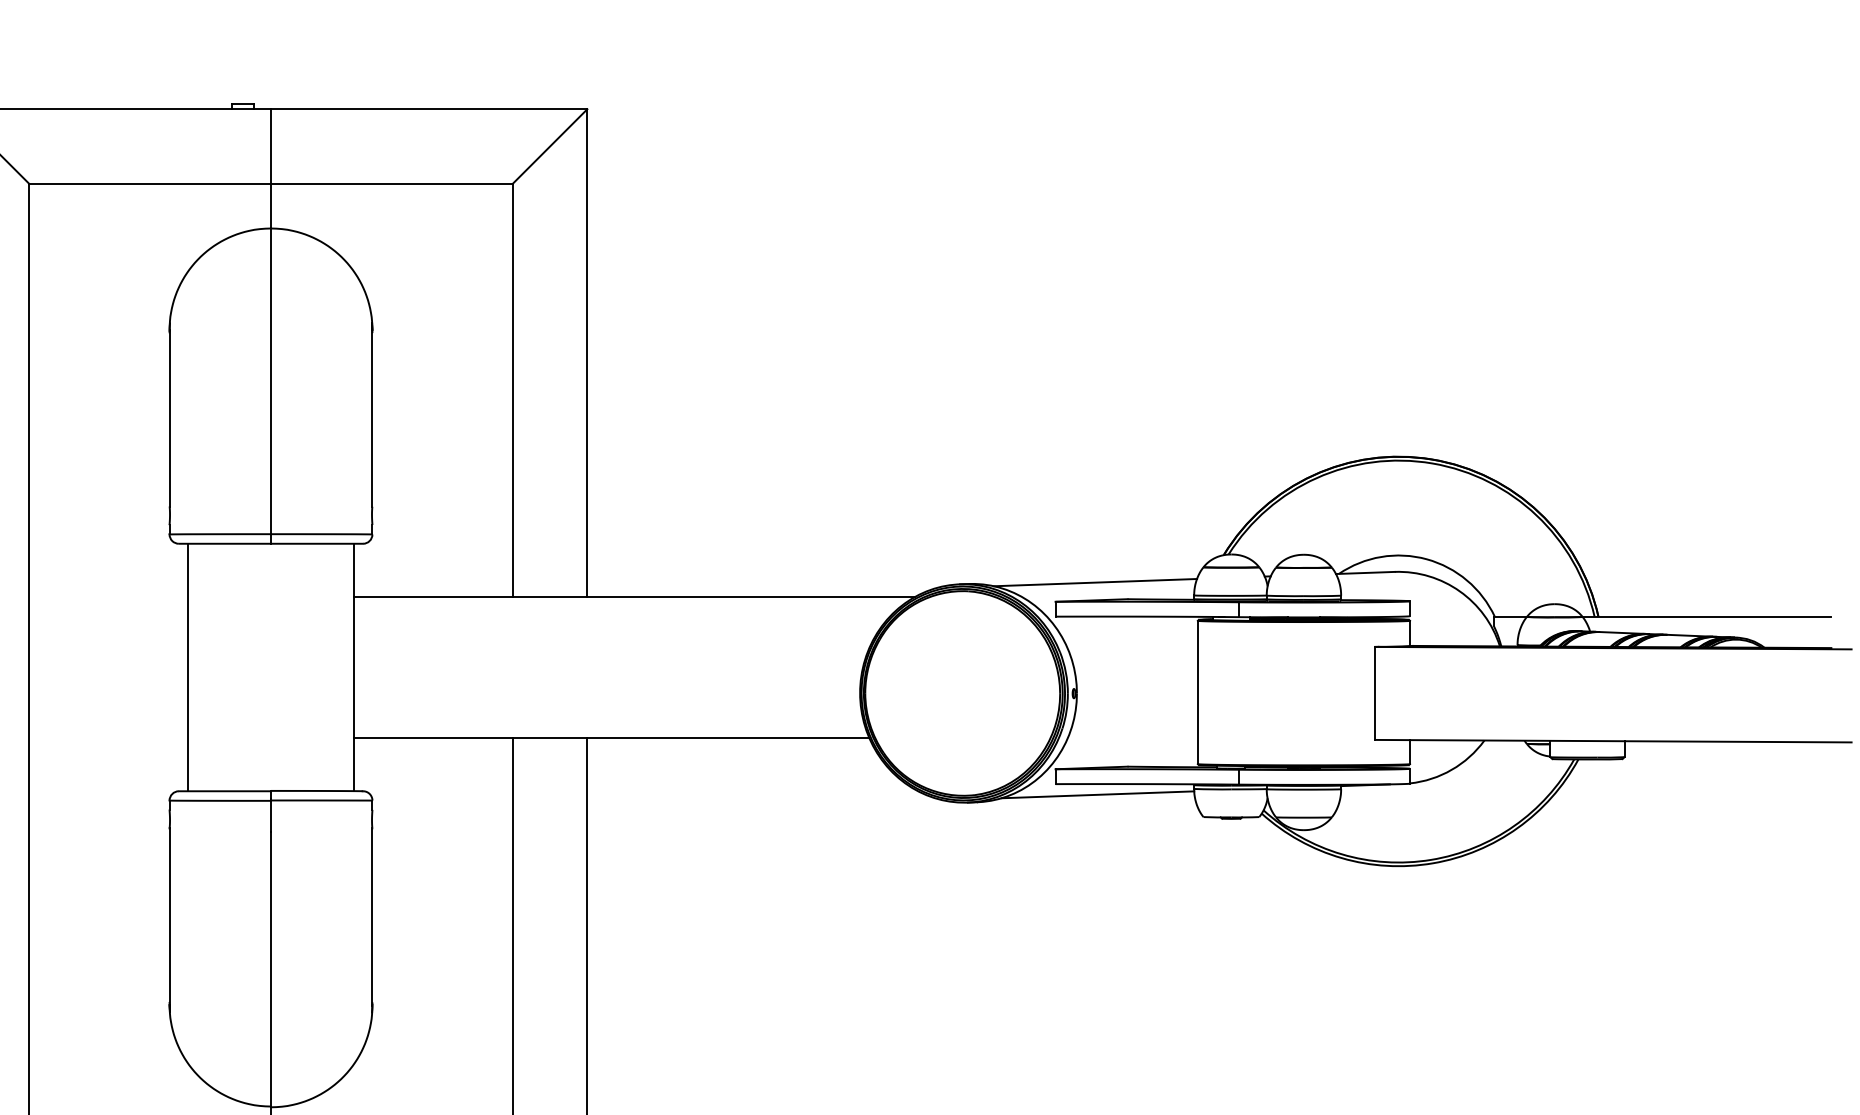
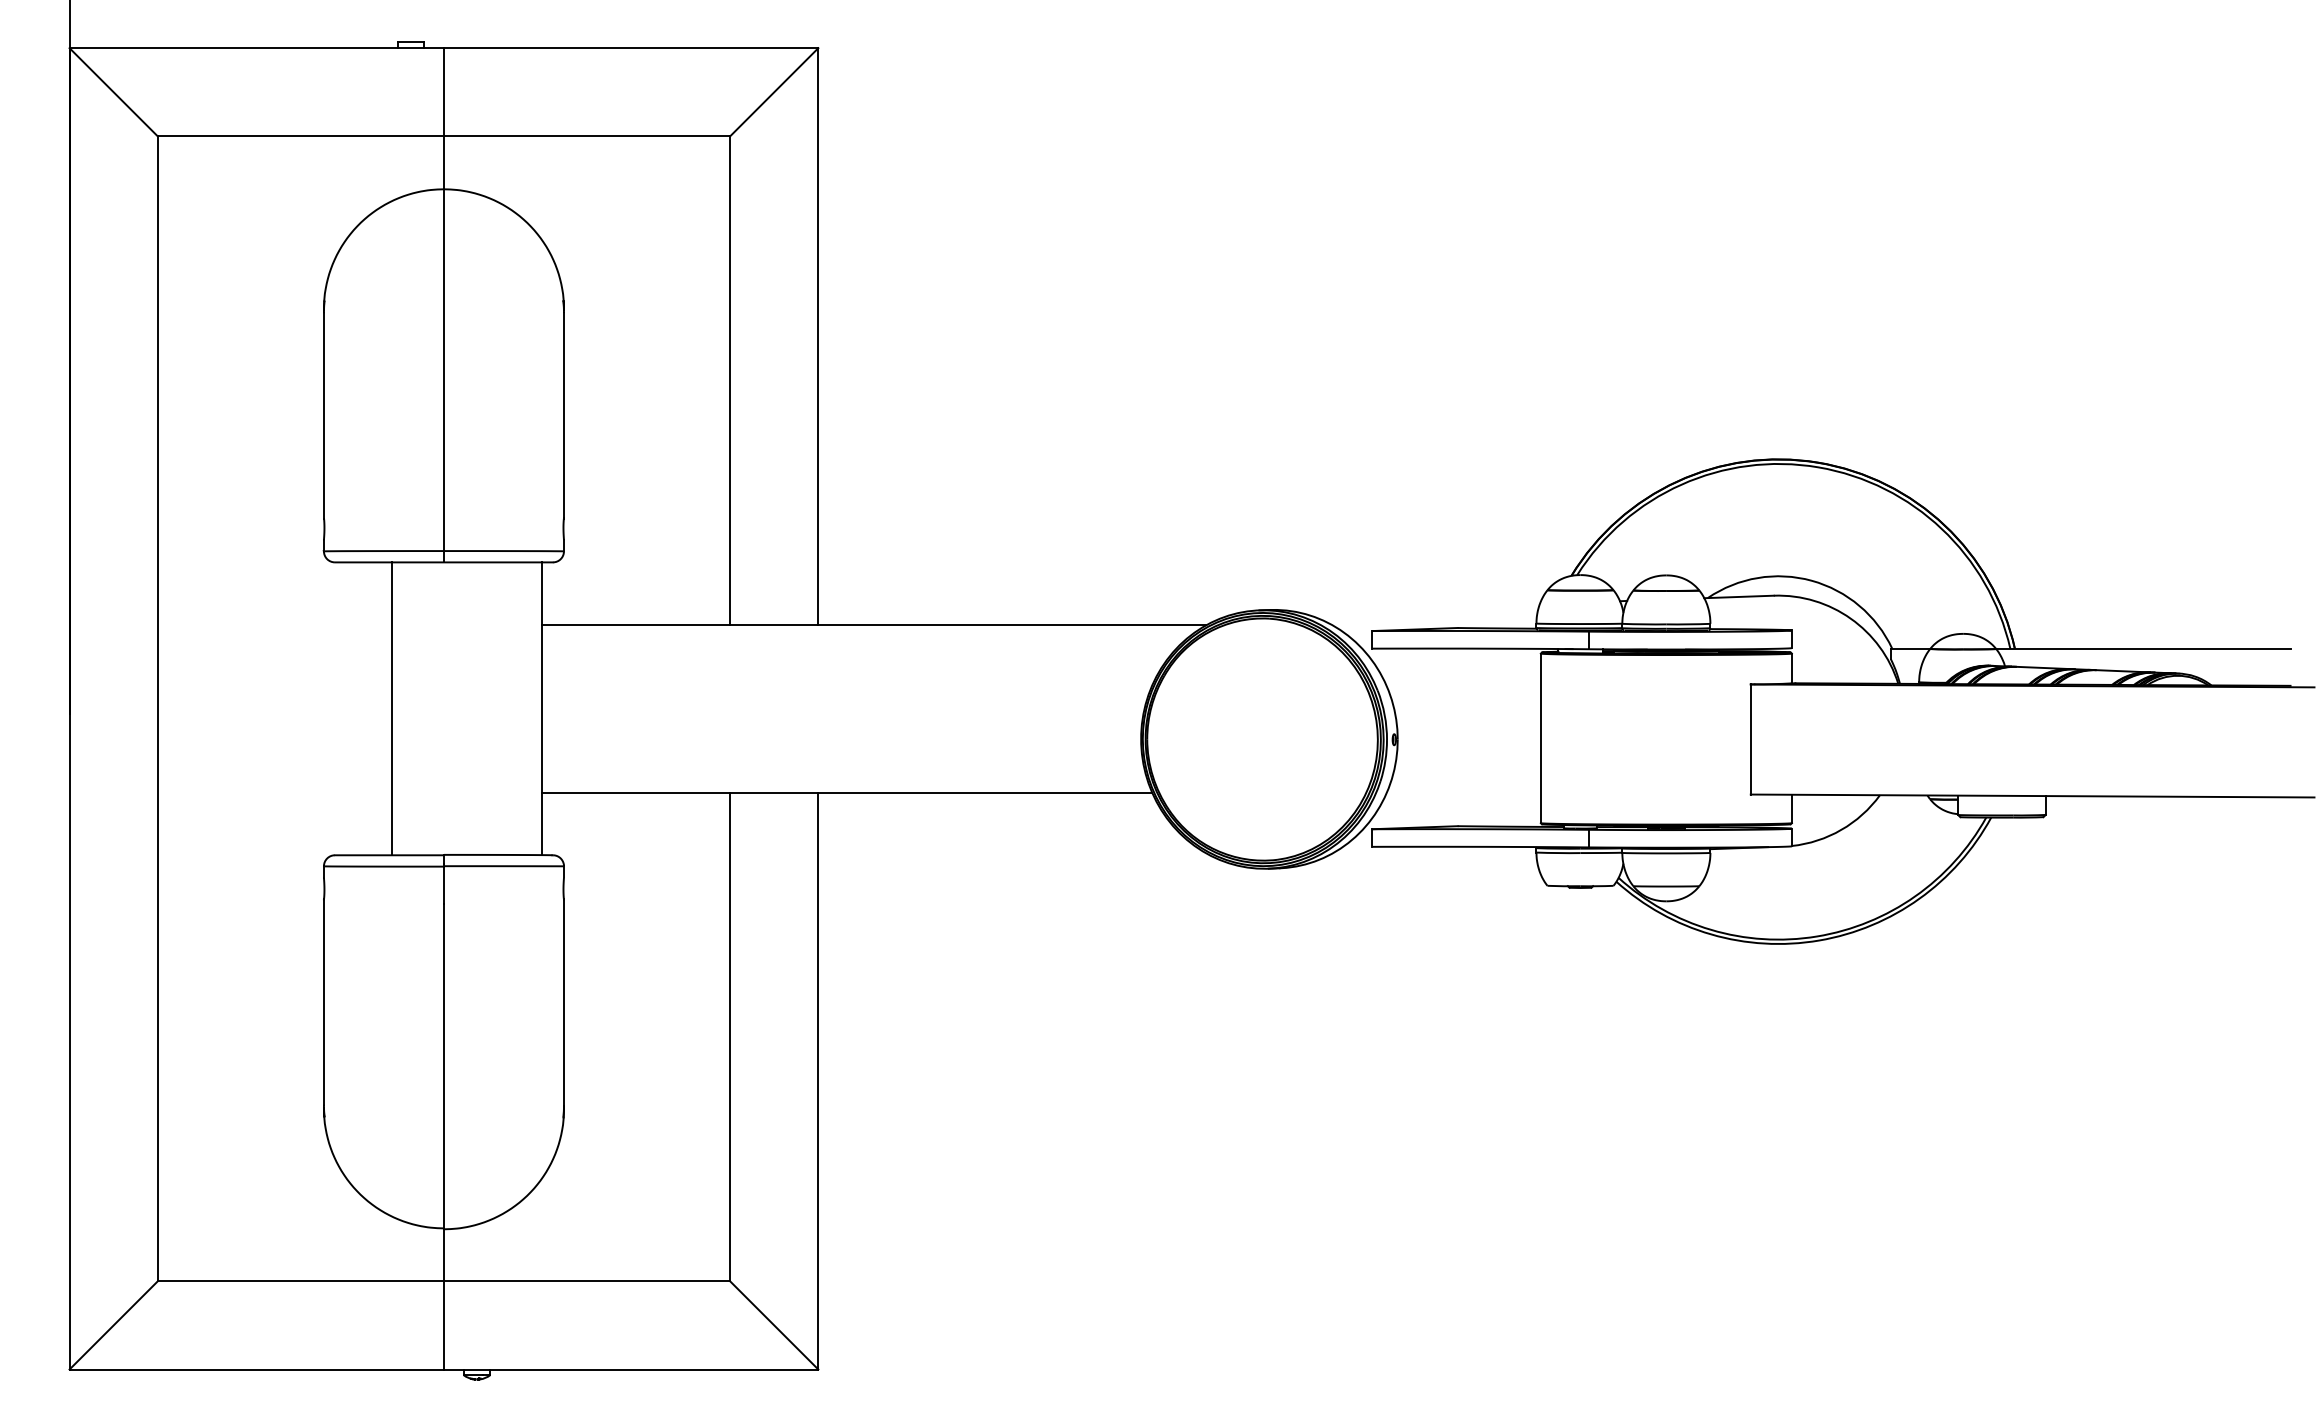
line: (1095, 582) -> (1419, 608), removed
line: (187, 667) -> (391, 708), moved
line: (1097, 794) -> (1422, 859), removed

